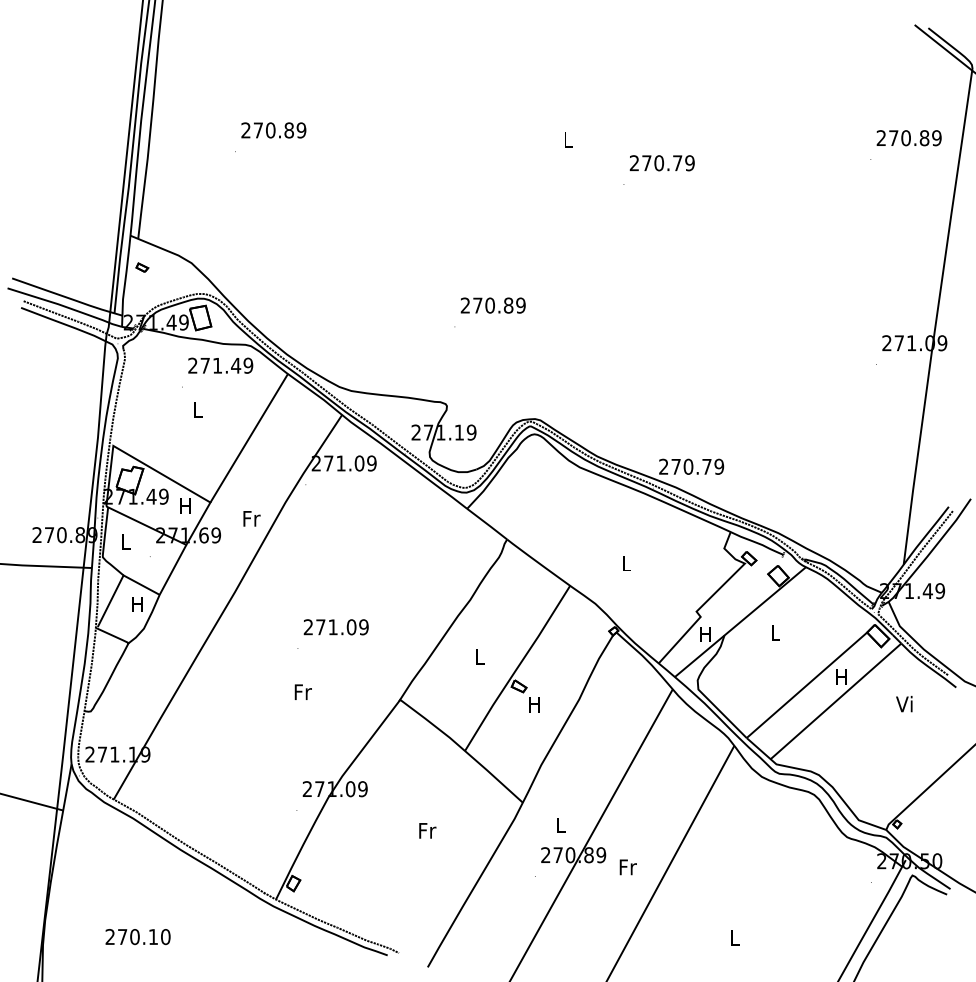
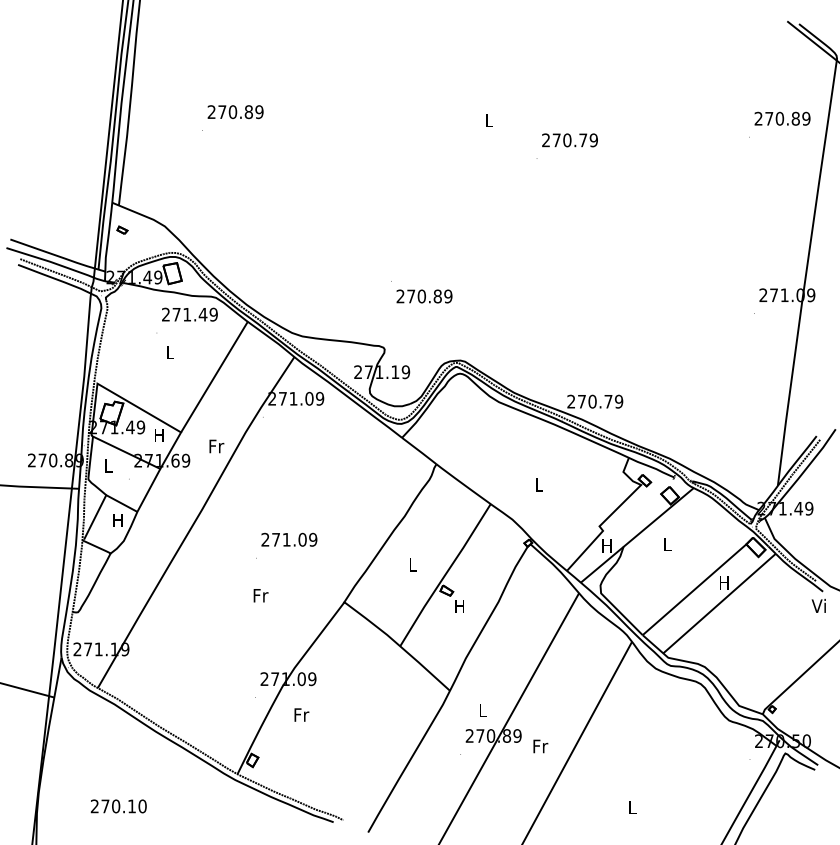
text: (492, 305) -> (423, 296), moved
text: (904, 704) -> (818, 606), moved
text: (427, 830) -> (301, 714), moved

